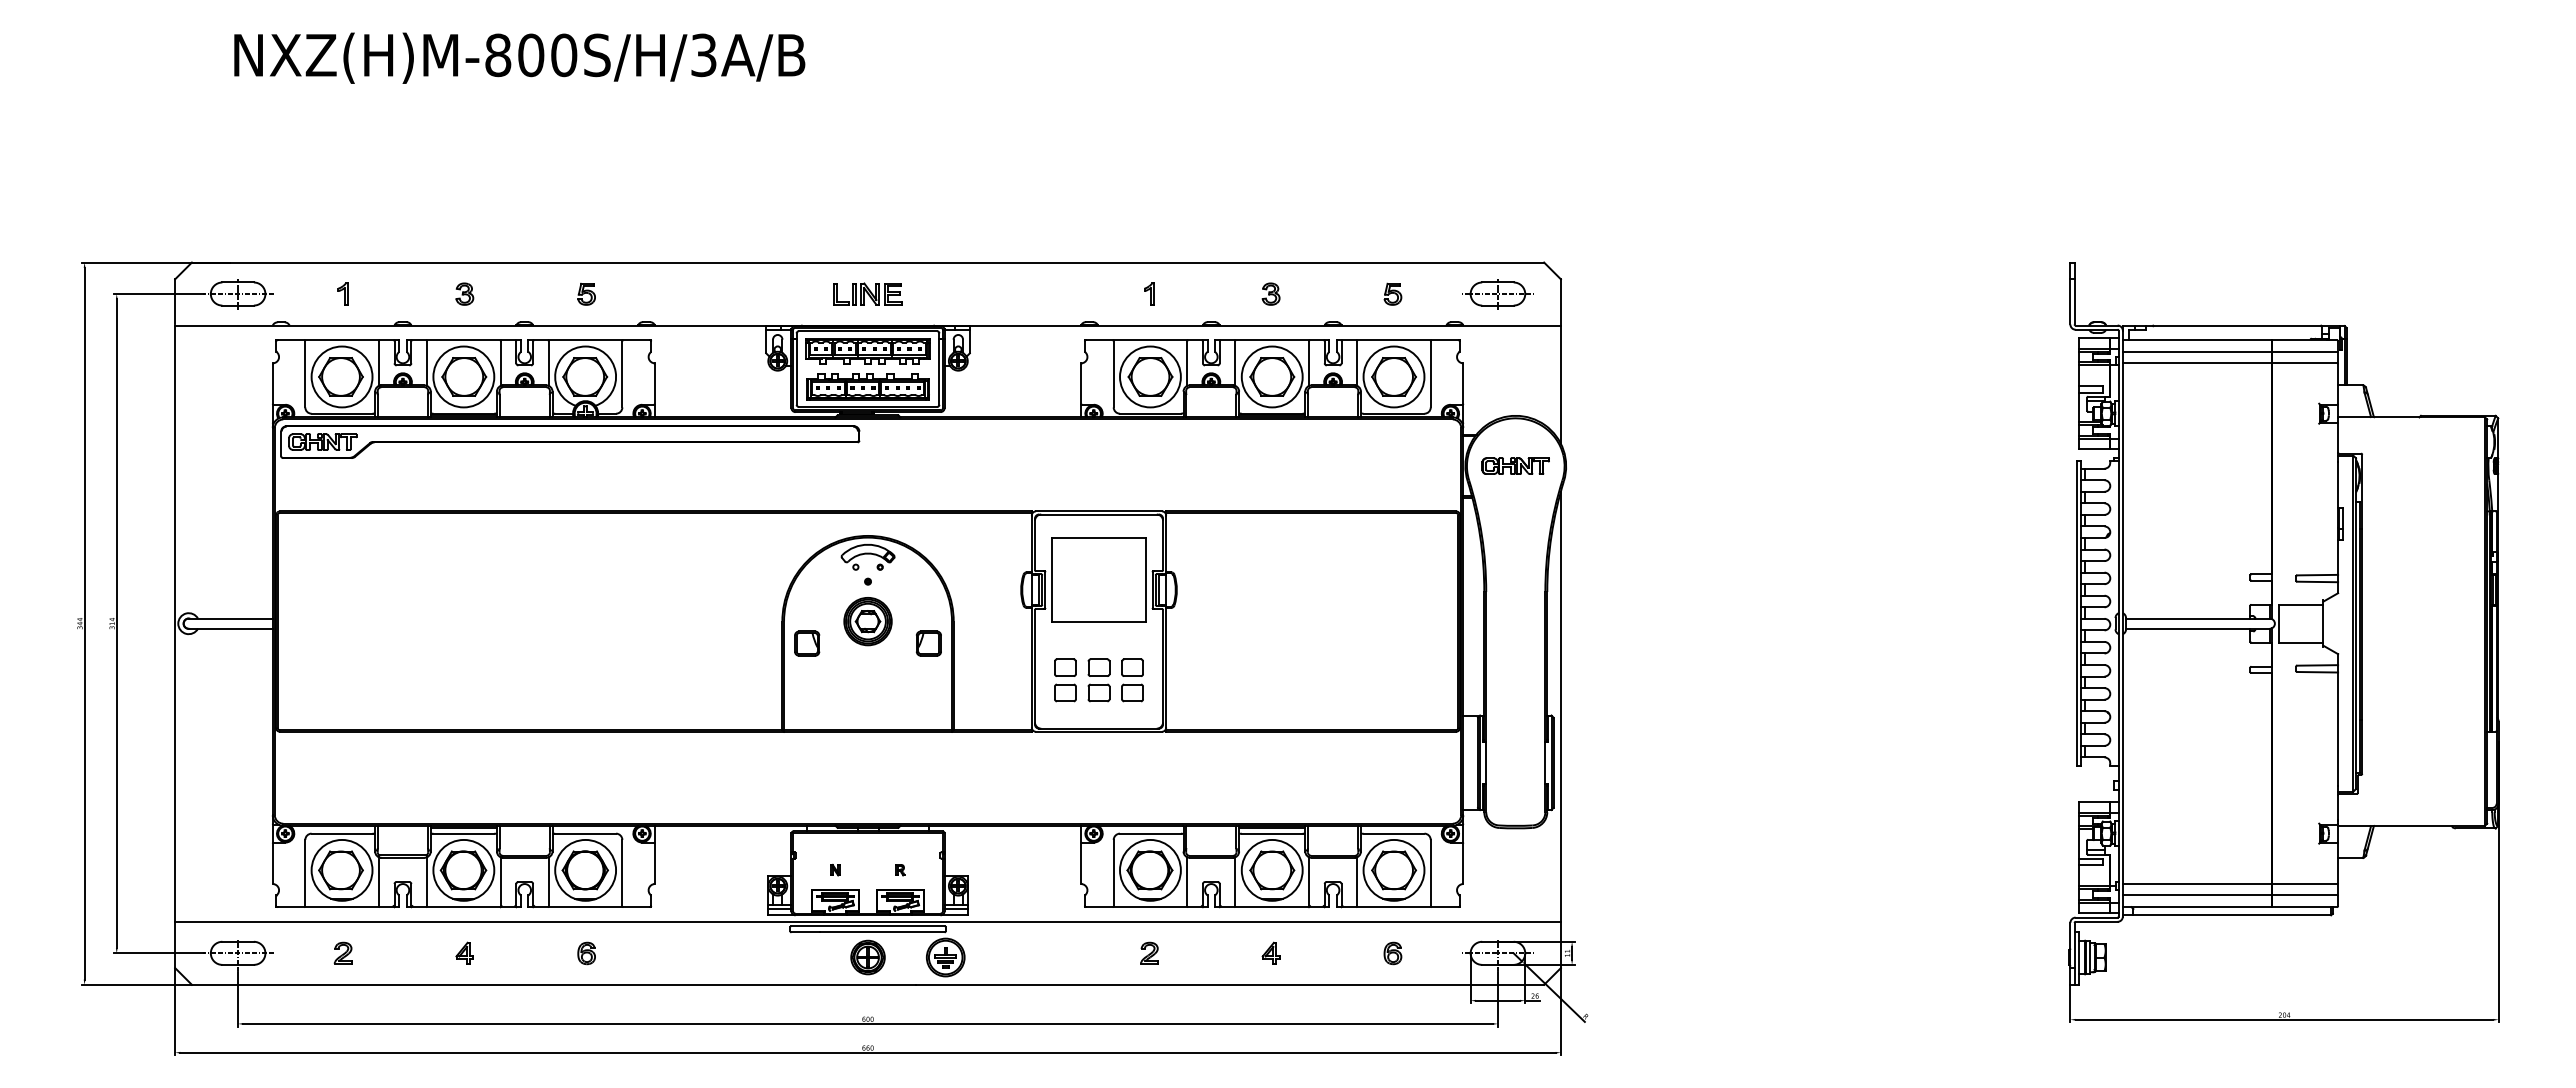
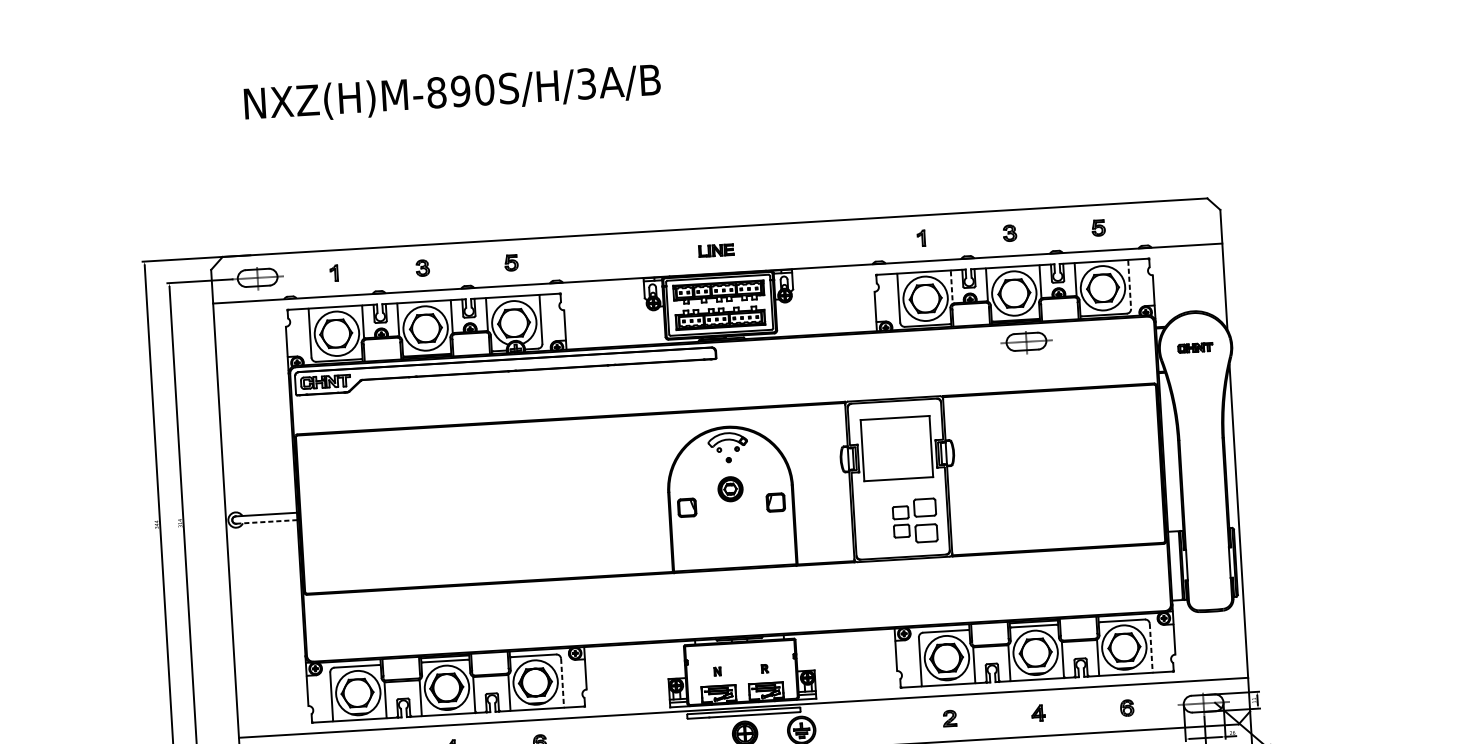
text: (531, 55) -> (461, 91), NXZ(H)M-800S/H/3A/B -> NXZ(H)M-890S/H/3A/B
part: (867, 293) -> (715, 250), size x0.7
part: (1497, 294) -> (1026, 342), moved
line: (1187, 364) -> (952, 288), solid -> dashed
line: (1430, 374) -> (1129, 284), solid -> dashed
part: (1515, 465) -> (1195, 347), size x0.7
part: (867, 621) -> (730, 489), size x0.7
line: (230, 628) -> (266, 521), solid -> dashed
part: (1065, 680) -> (876, 523), removed
part: (1132, 680) -> (925, 520), size x1.4
line: (622, 873) -> (562, 683), solid -> dashed
line: (1430, 873) -> (1151, 648), solid -> dashed

